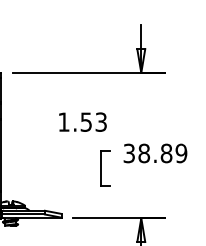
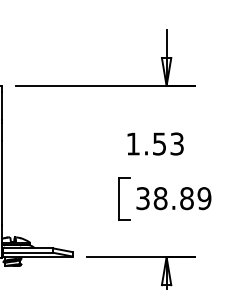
text: (82, 121) -> (155, 143), moved
text: (155, 153) -> (173, 198), moved

